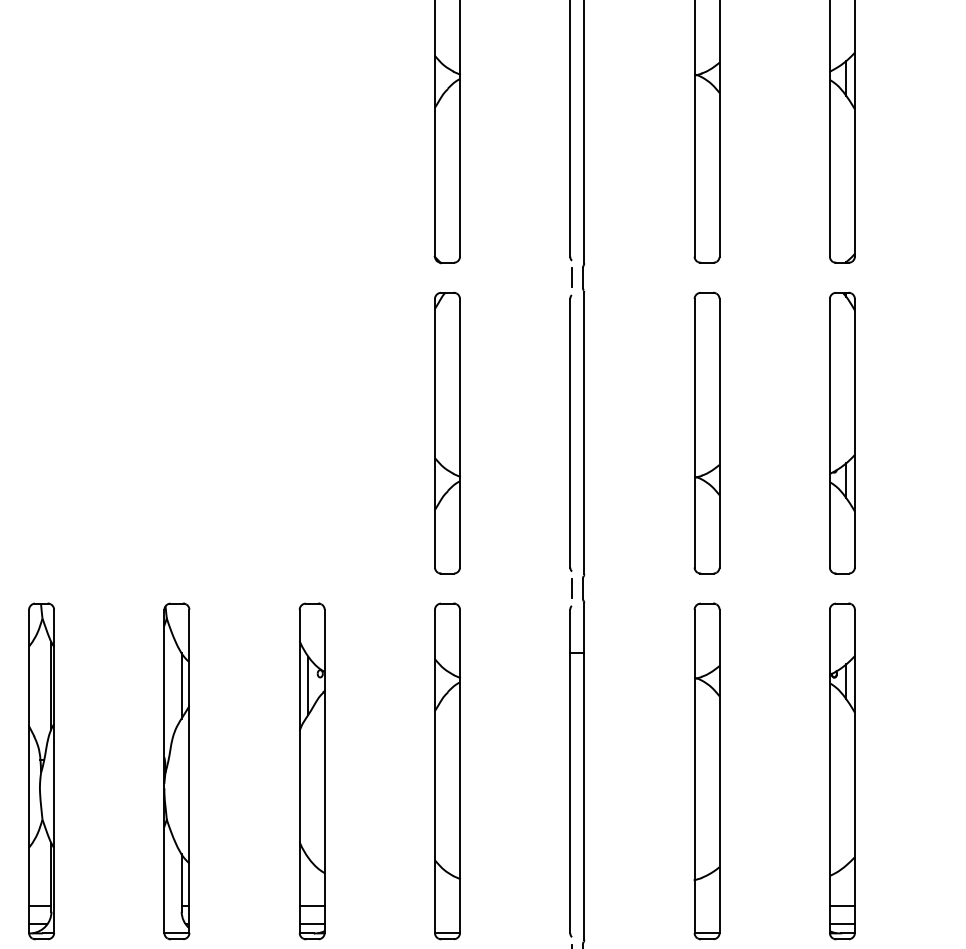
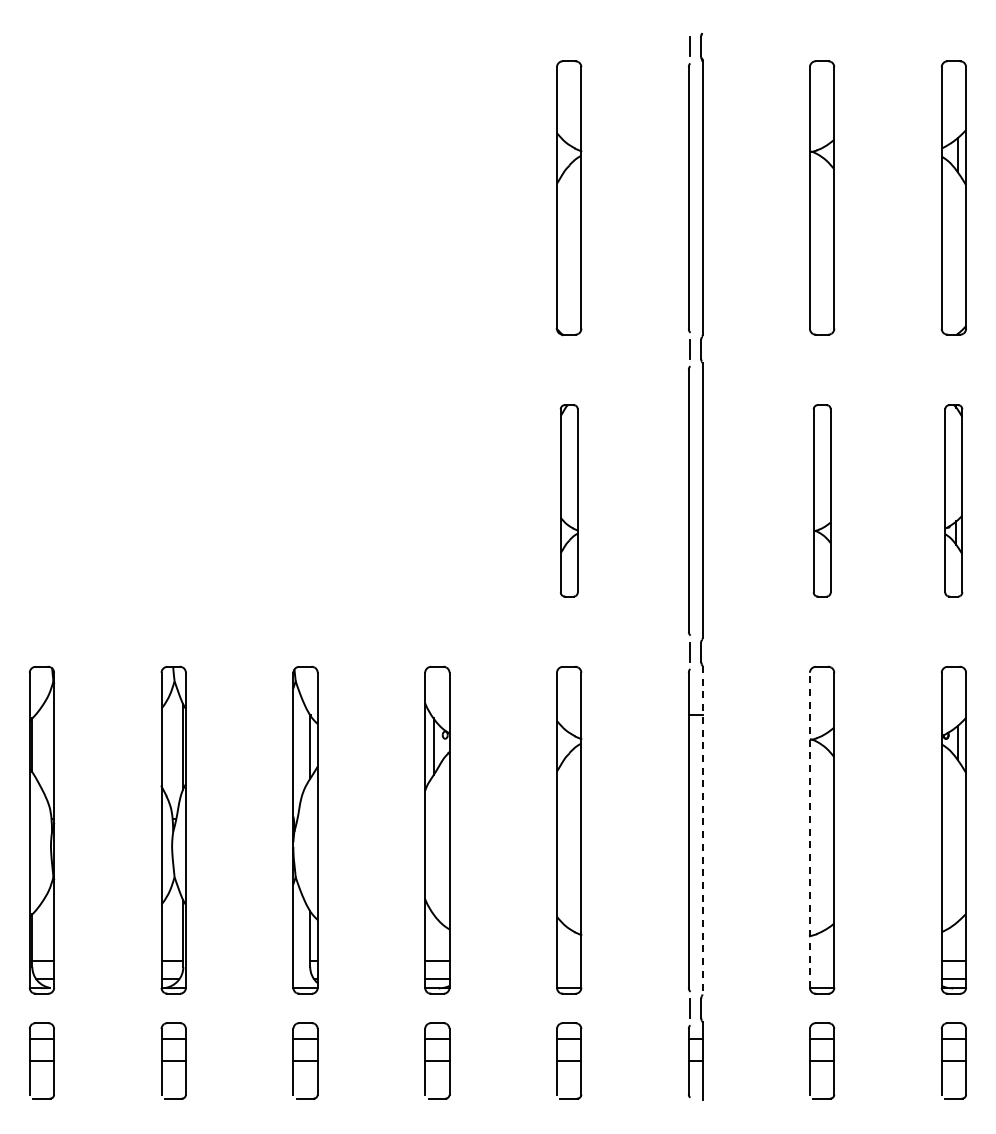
part: (447, 432) -> (569, 500), size x0.7
part: (707, 432) -> (822, 500), size x0.7
part: (841, 432) -> (953, 500), size x0.7
line: (584, 771) -> (702, 830), solid -> dashed
line: (694, 771) -> (809, 830), solid -> dashed

